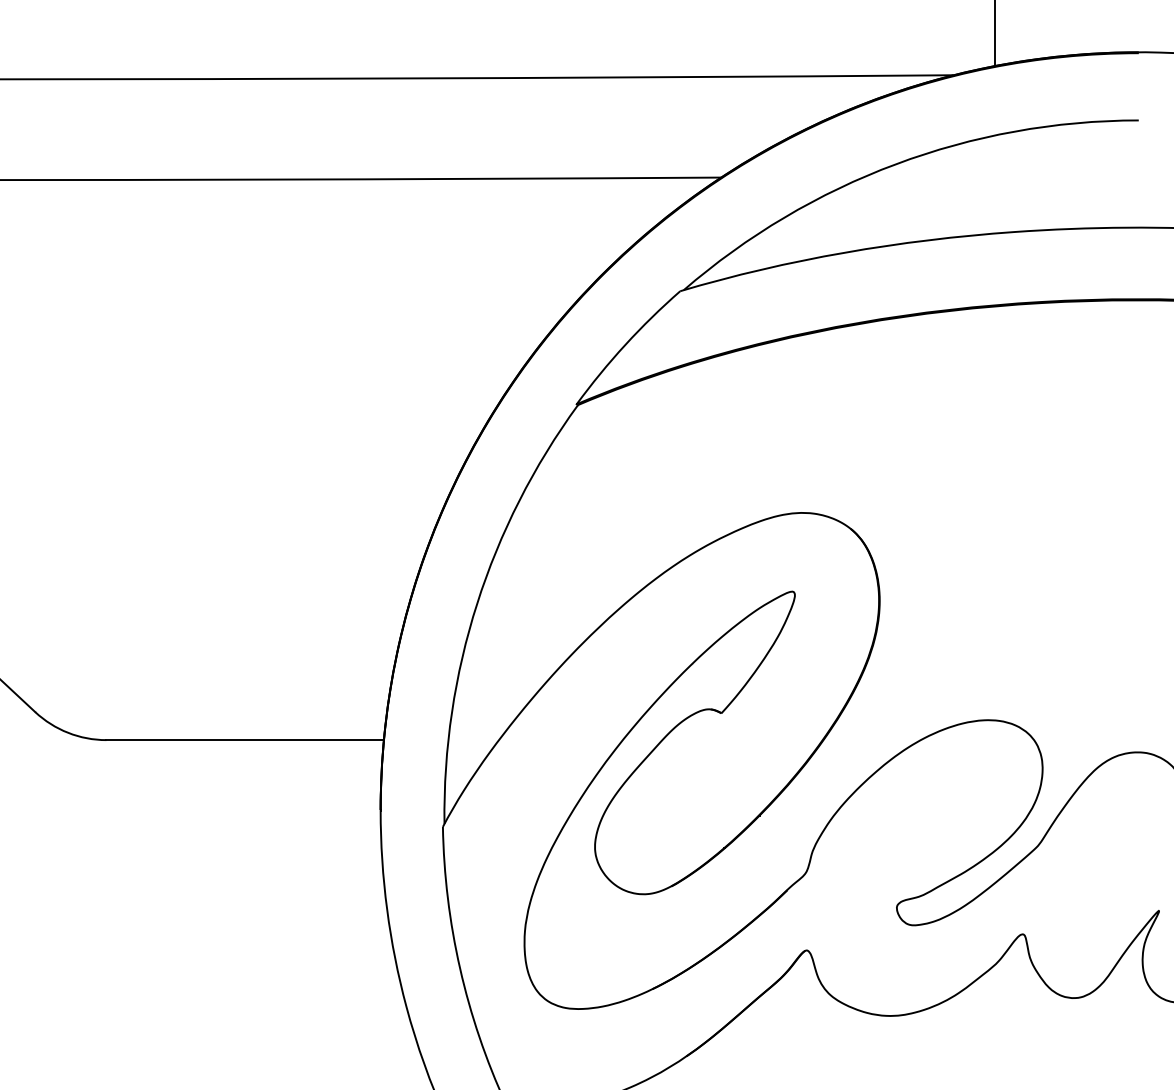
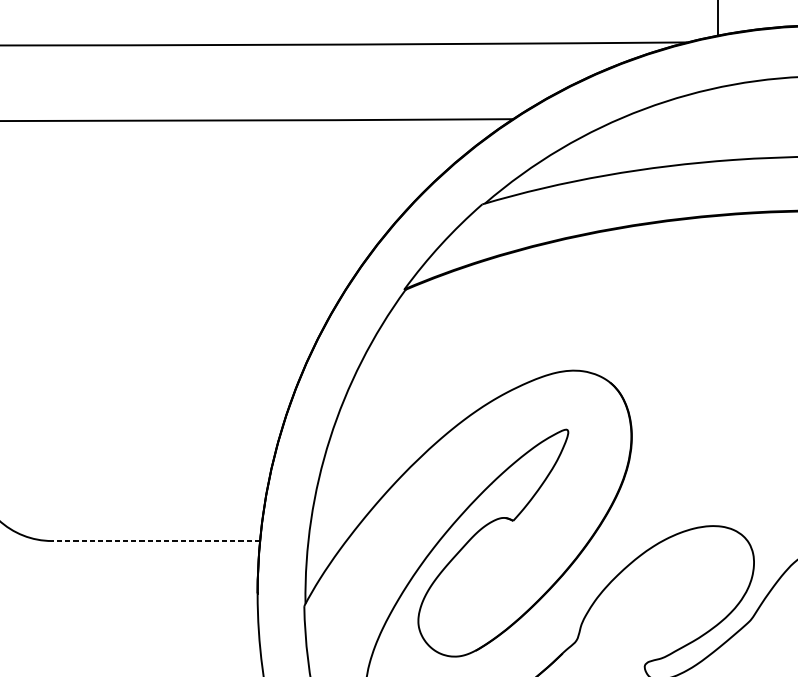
line: (245, 740) -> (156, 541), solid -> dashed

